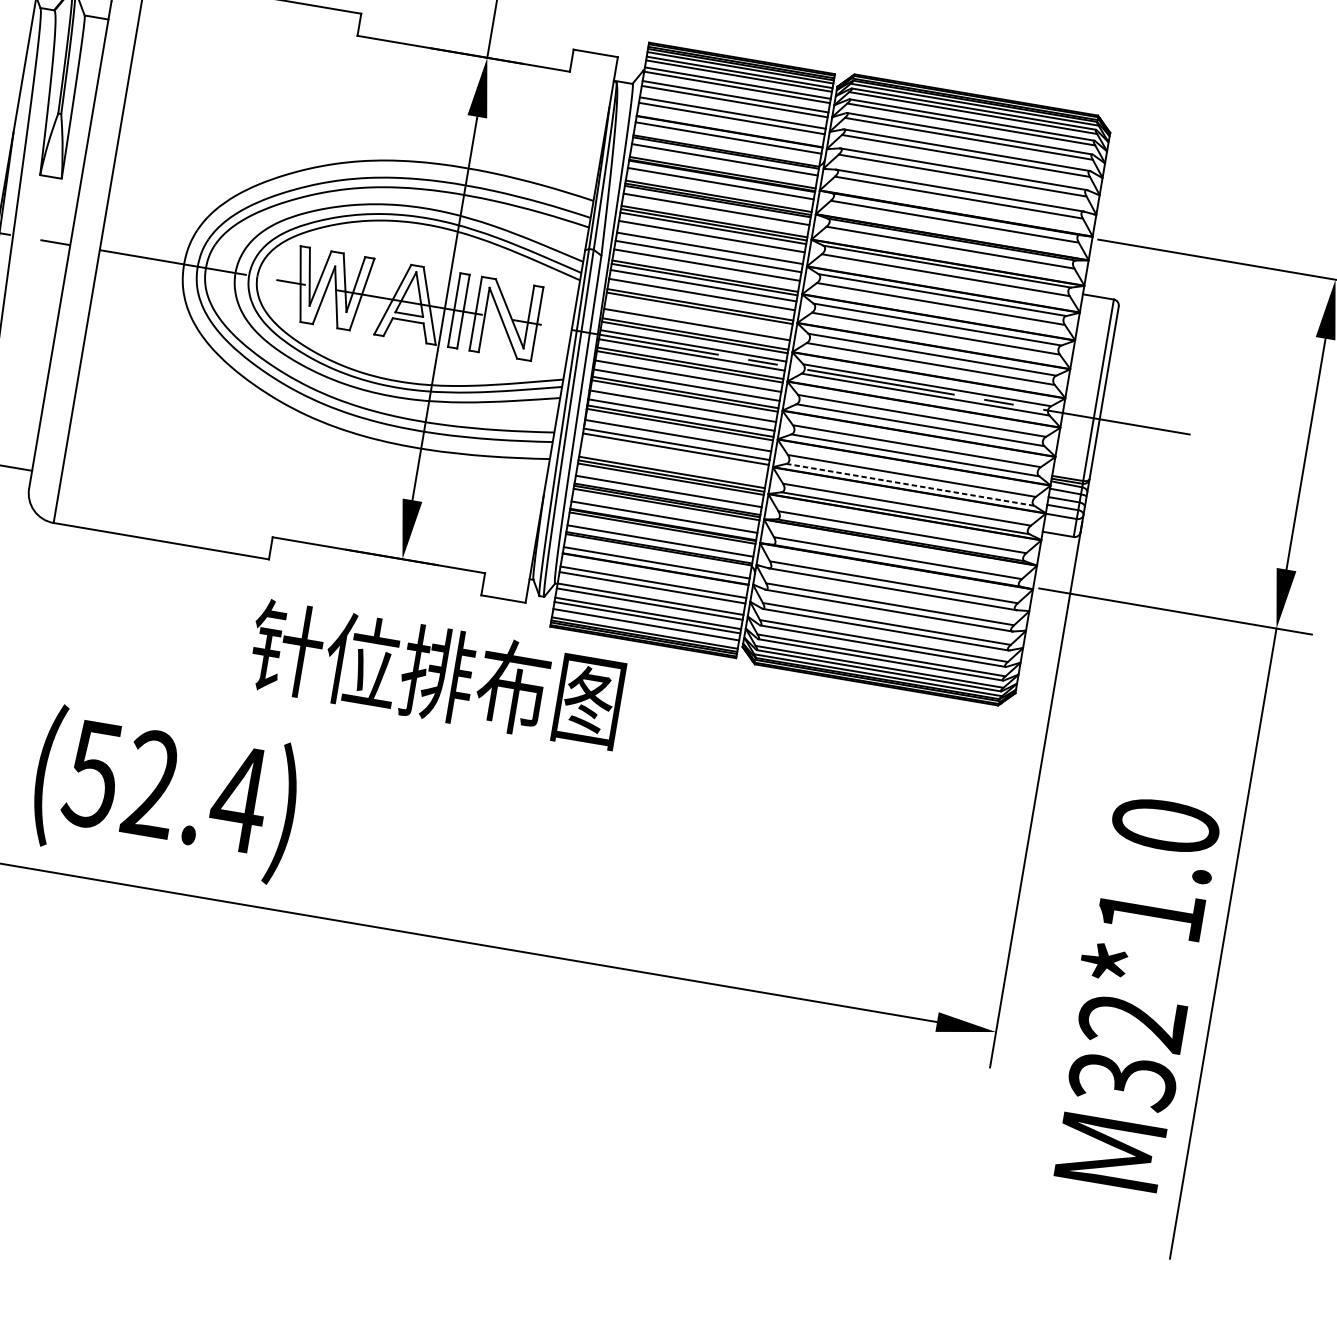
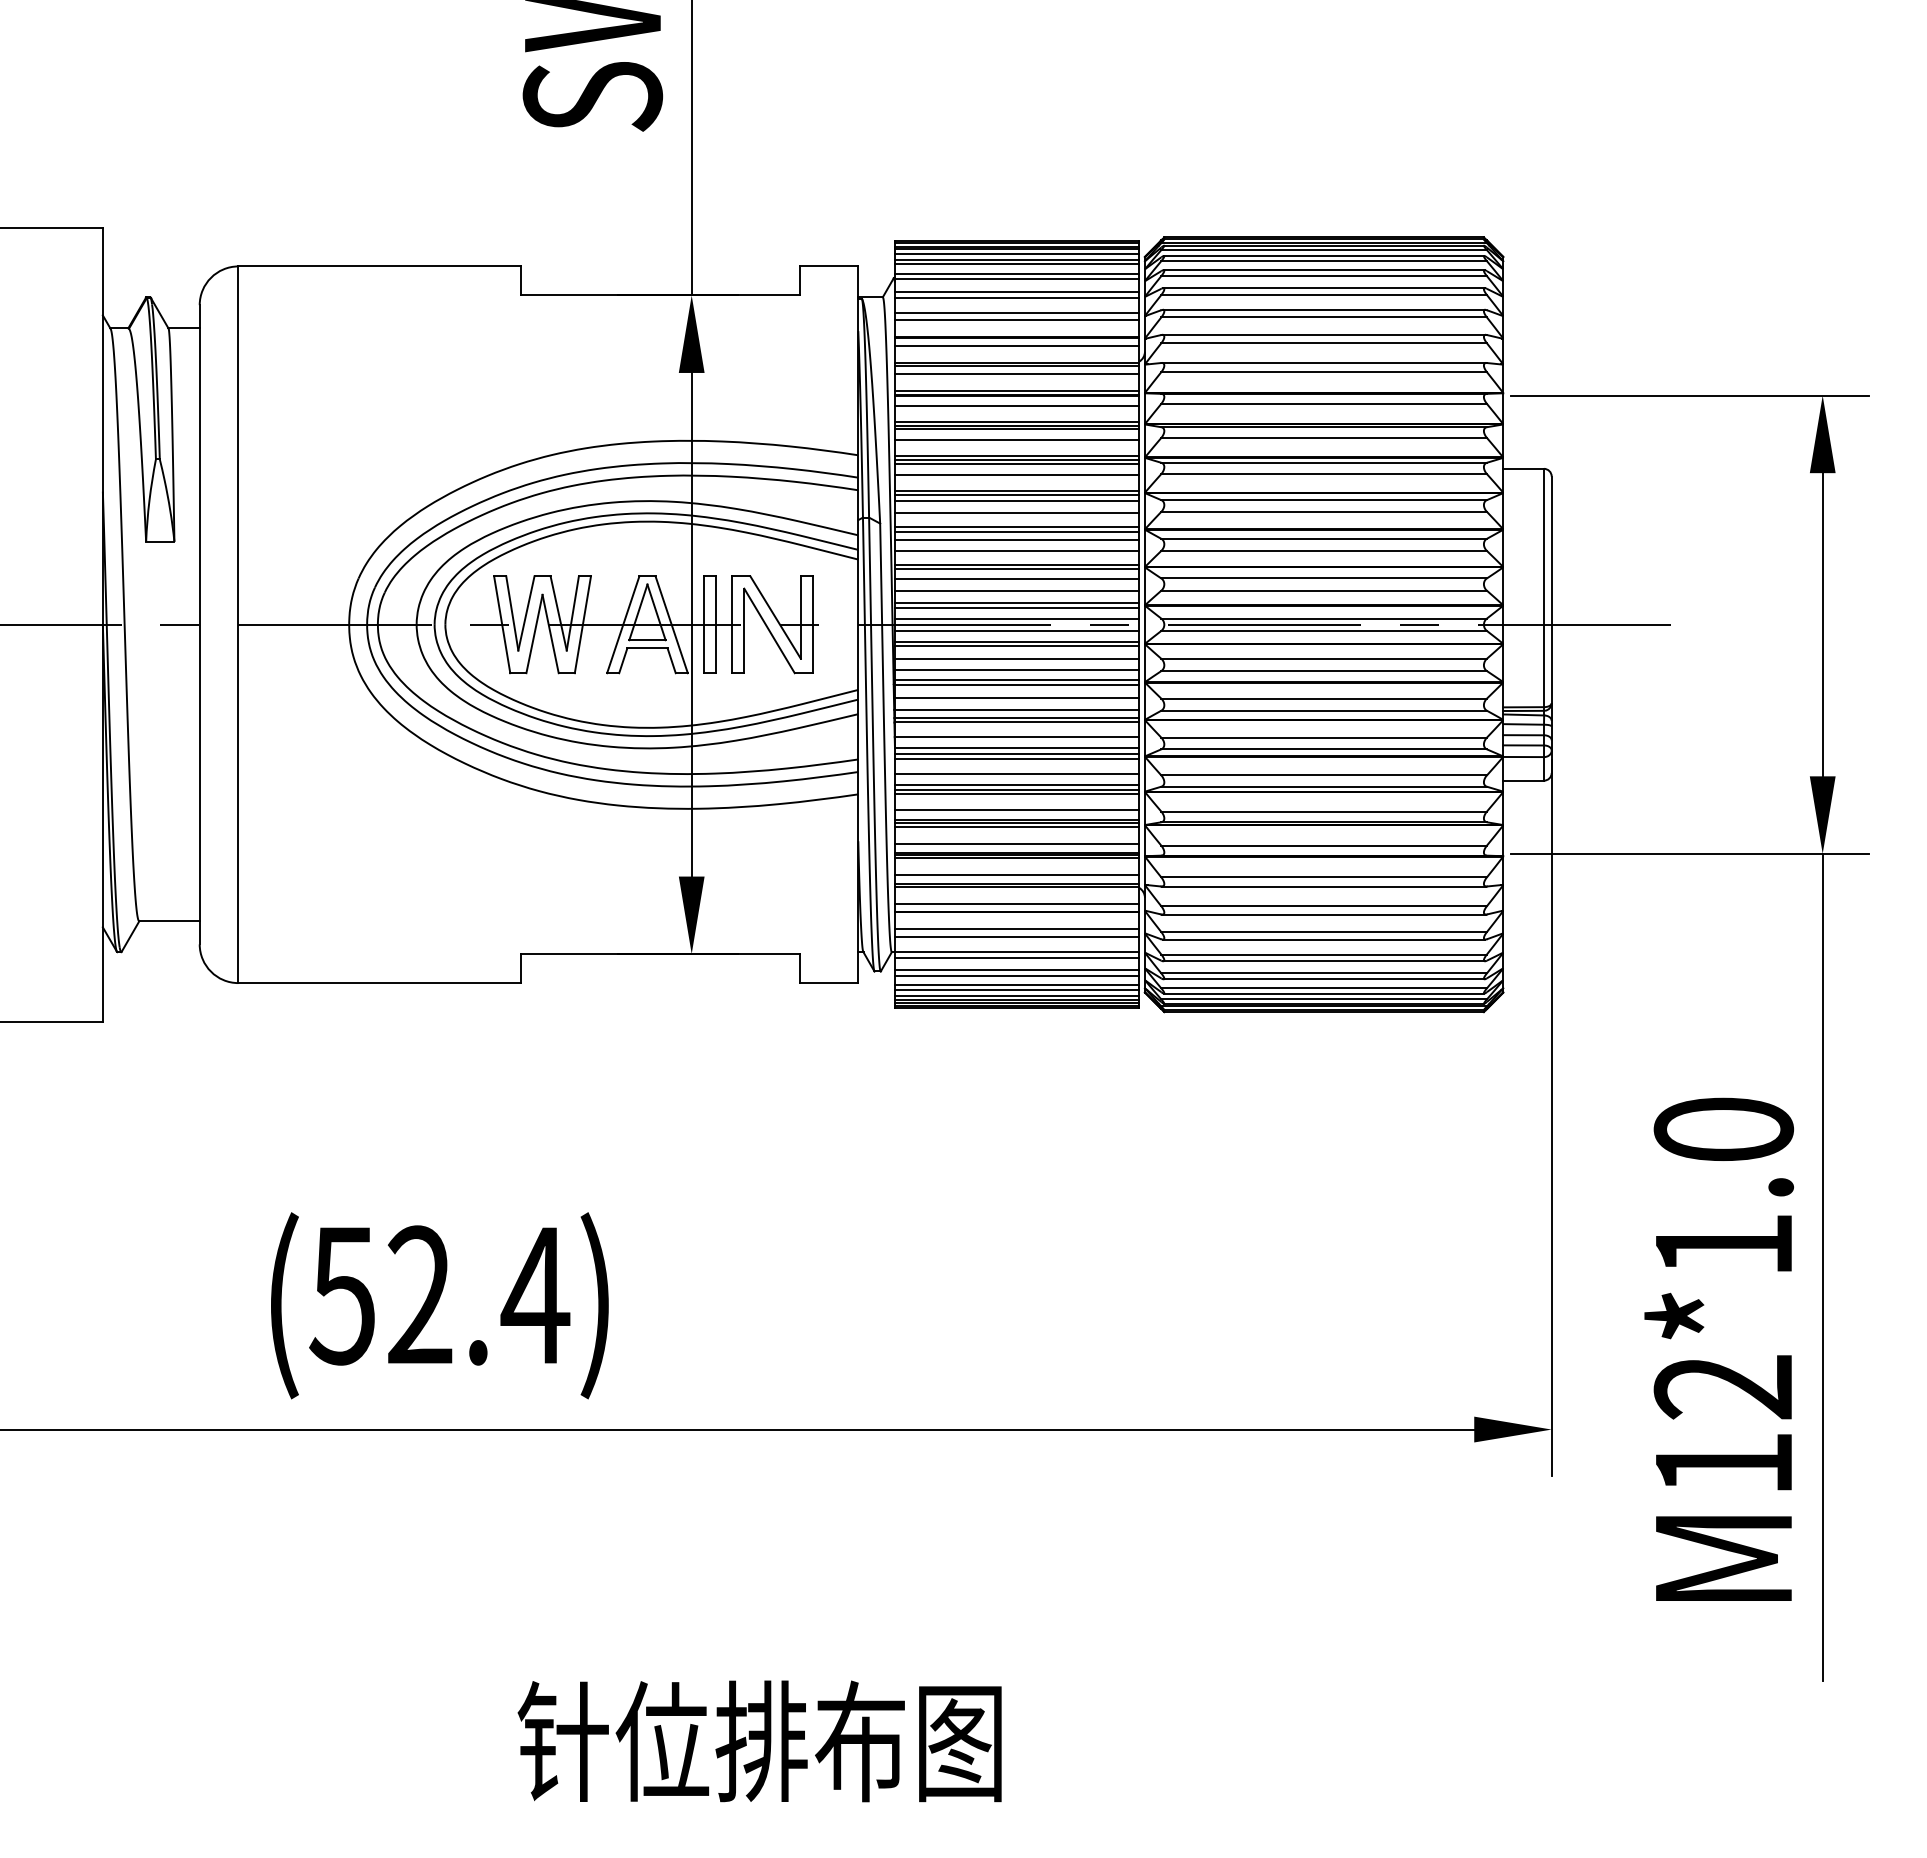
line: (709, 252) -> (1017, 495), added
line: (698, 316) -> (1017, 579), added
line: (675, 452) -> (1017, 758), added
line: (673, 464) -> (1017, 774), added
line: (910, 484) -> (1324, 749), dashed -> solid
line: (645, 628) -> (1017, 989), added
text: (436, 674) -> (759, 1741), moved
text: (1122, 1081) -> (1723, 1465), M32*1.0 -> M12*1.0

